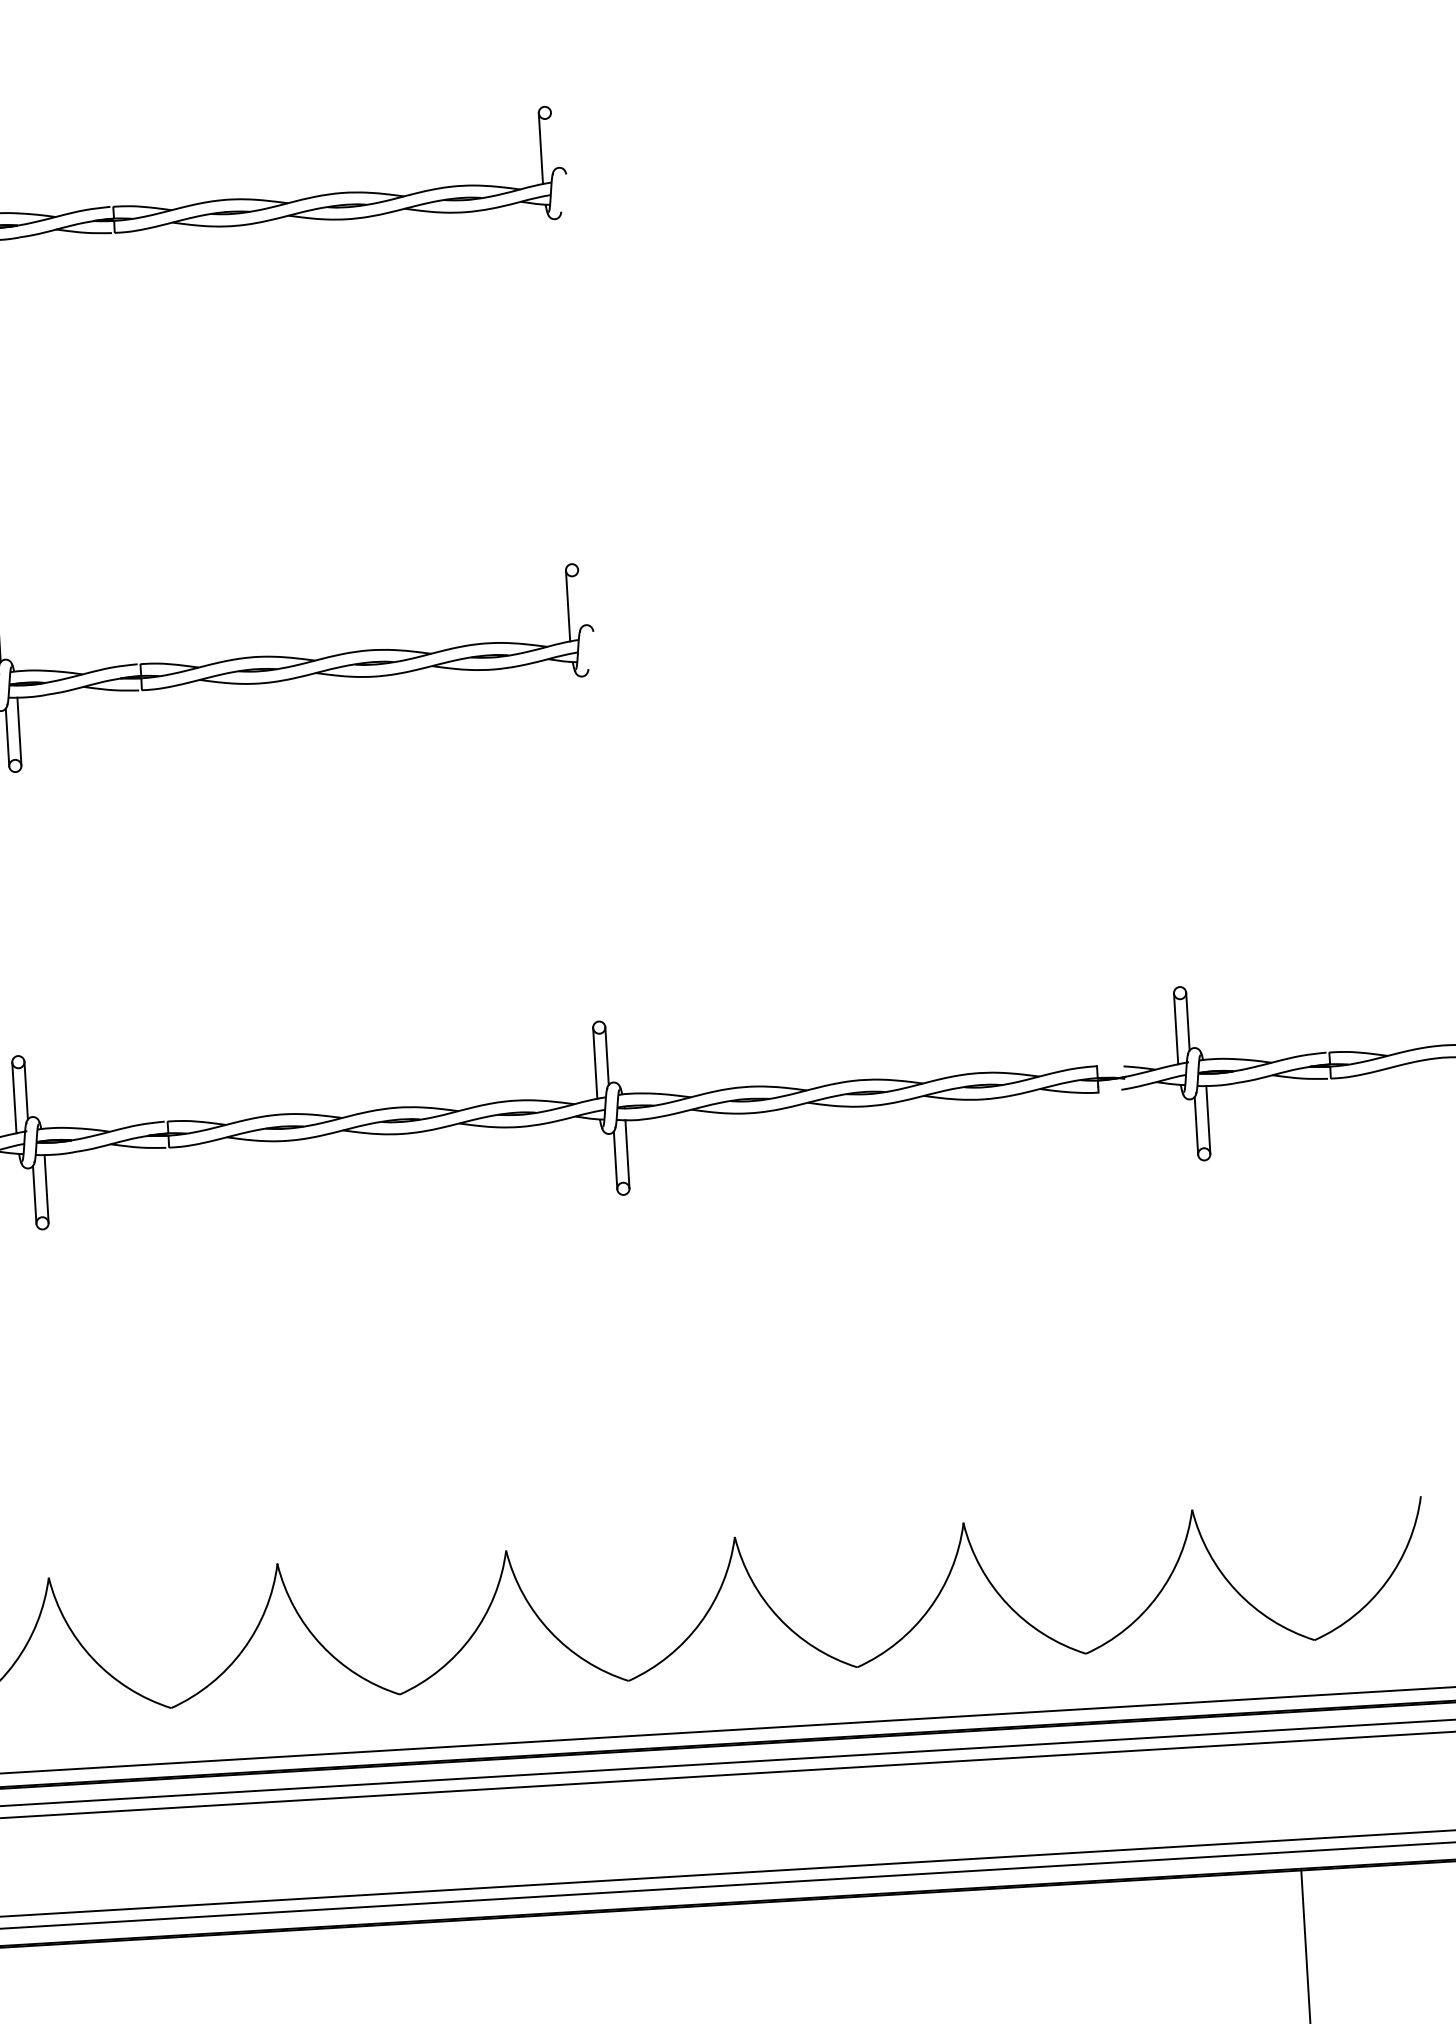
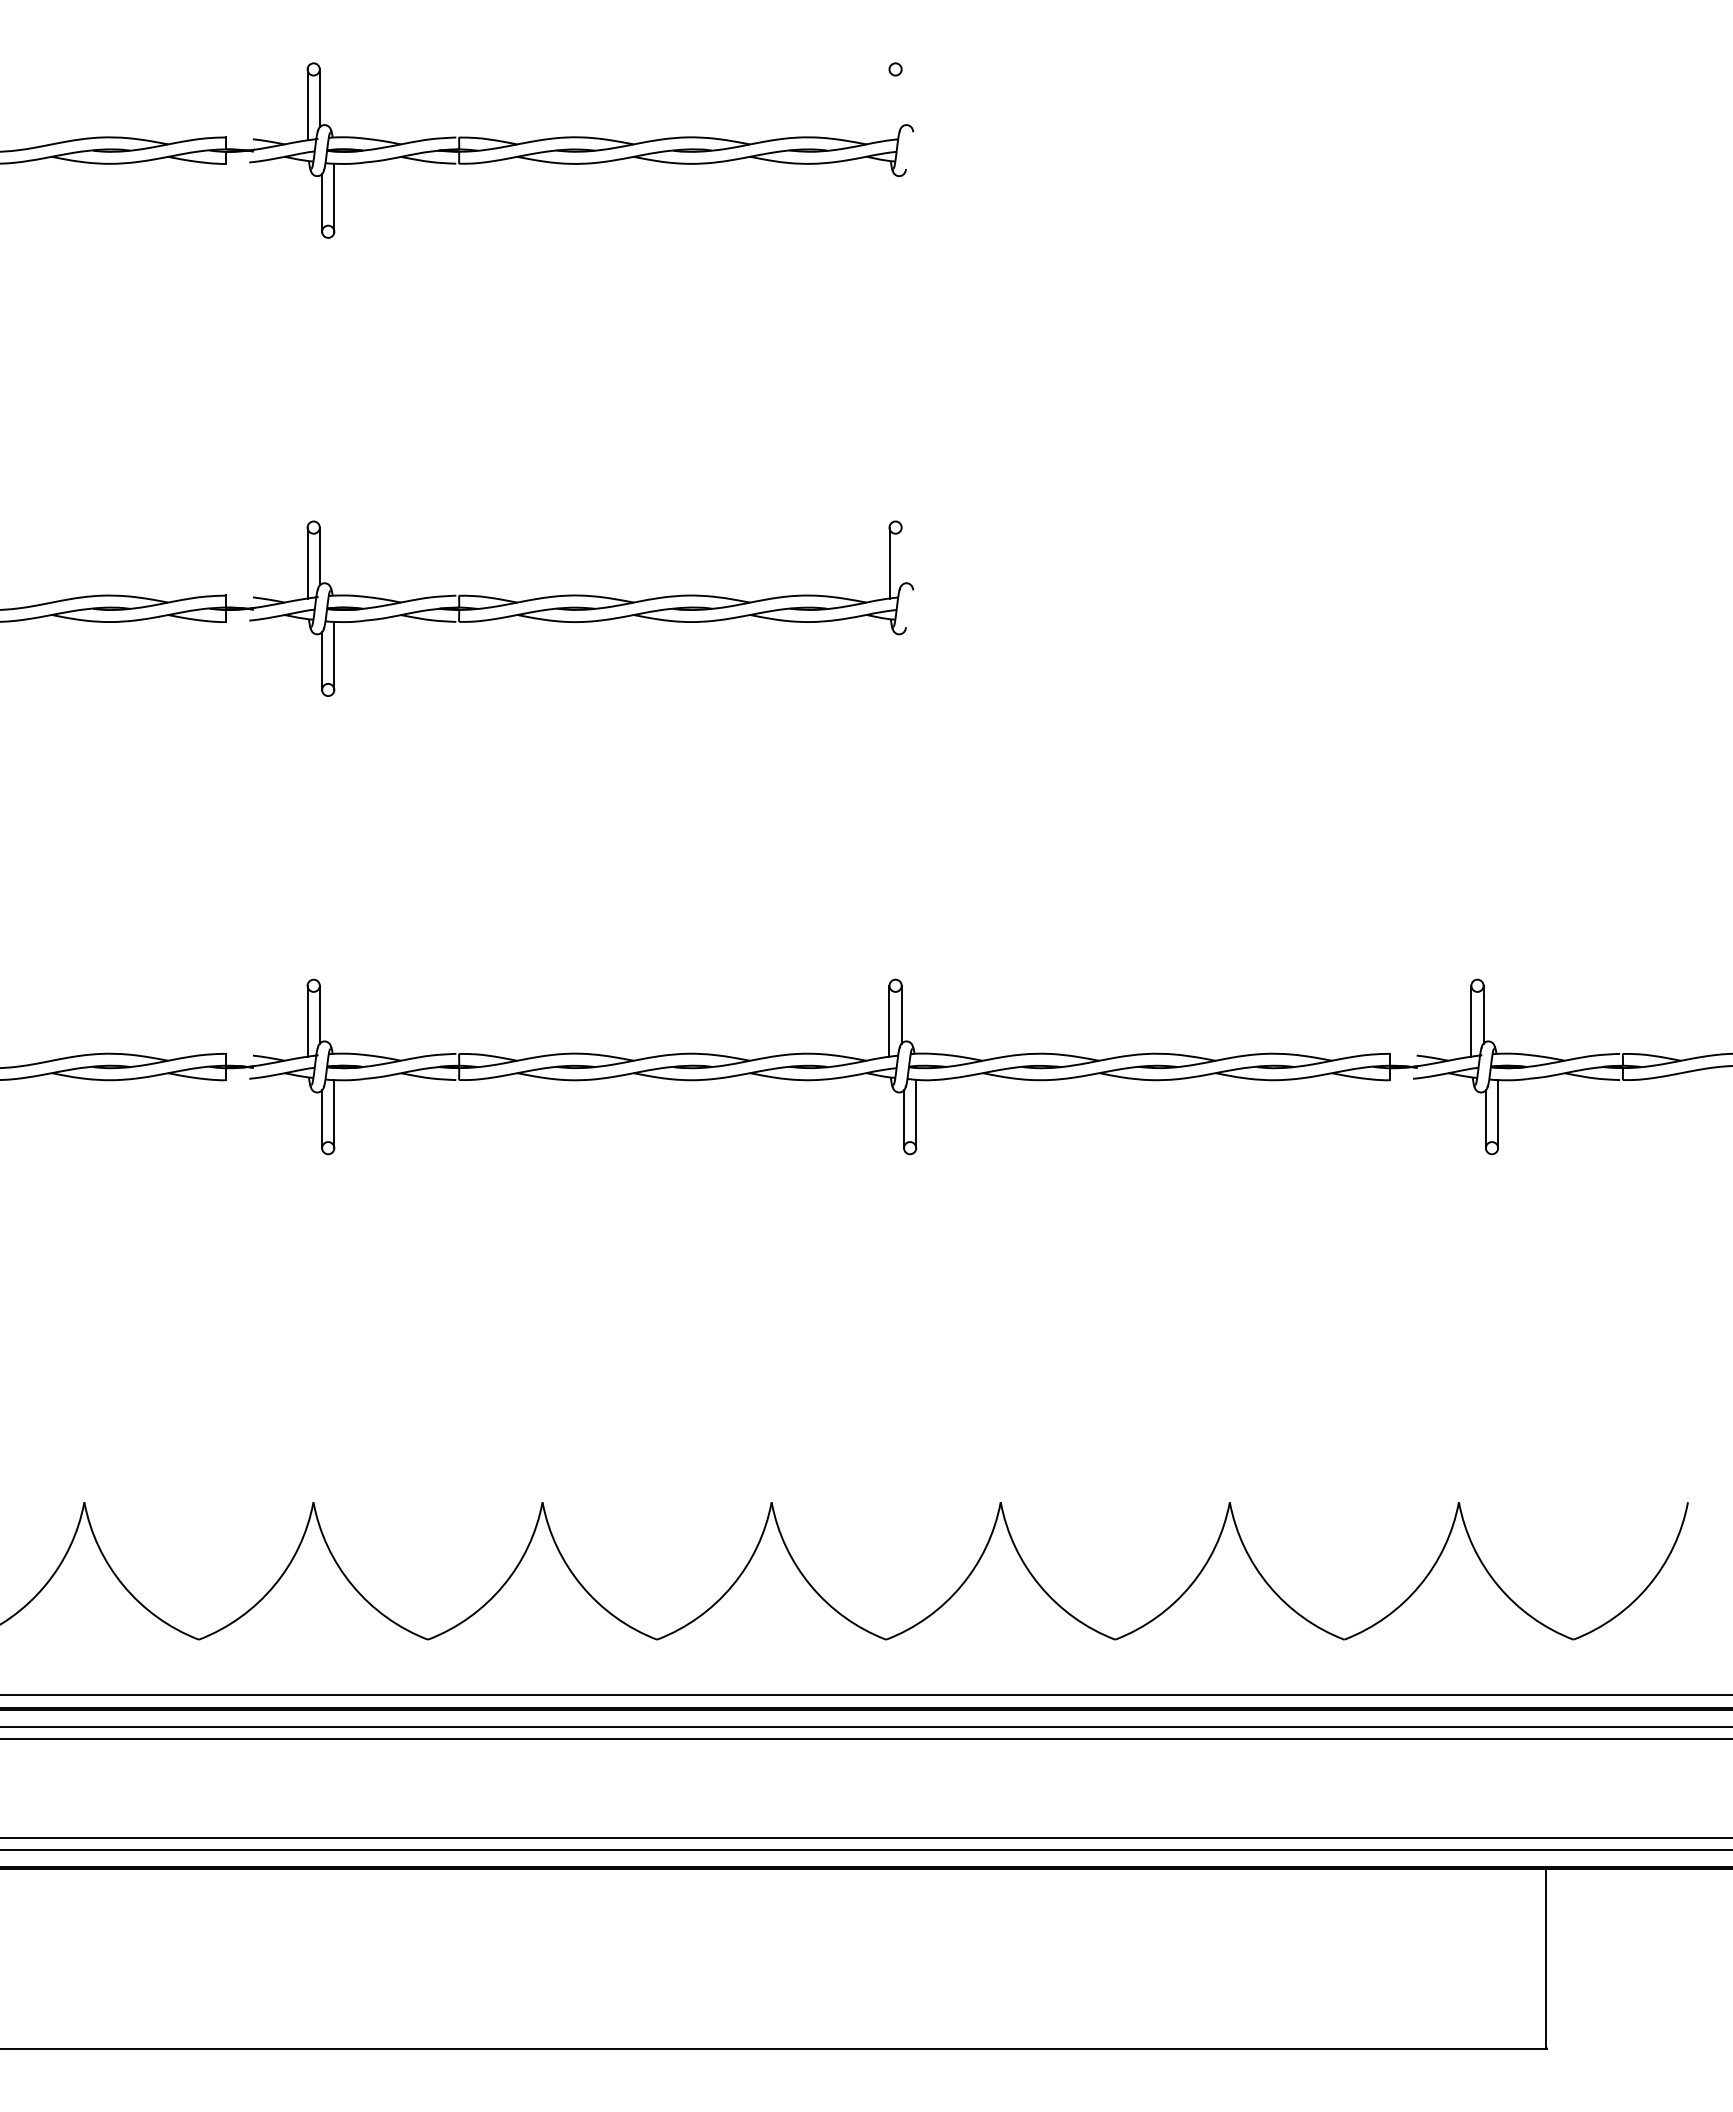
line: (540, 148) -> (889, 104), removed

